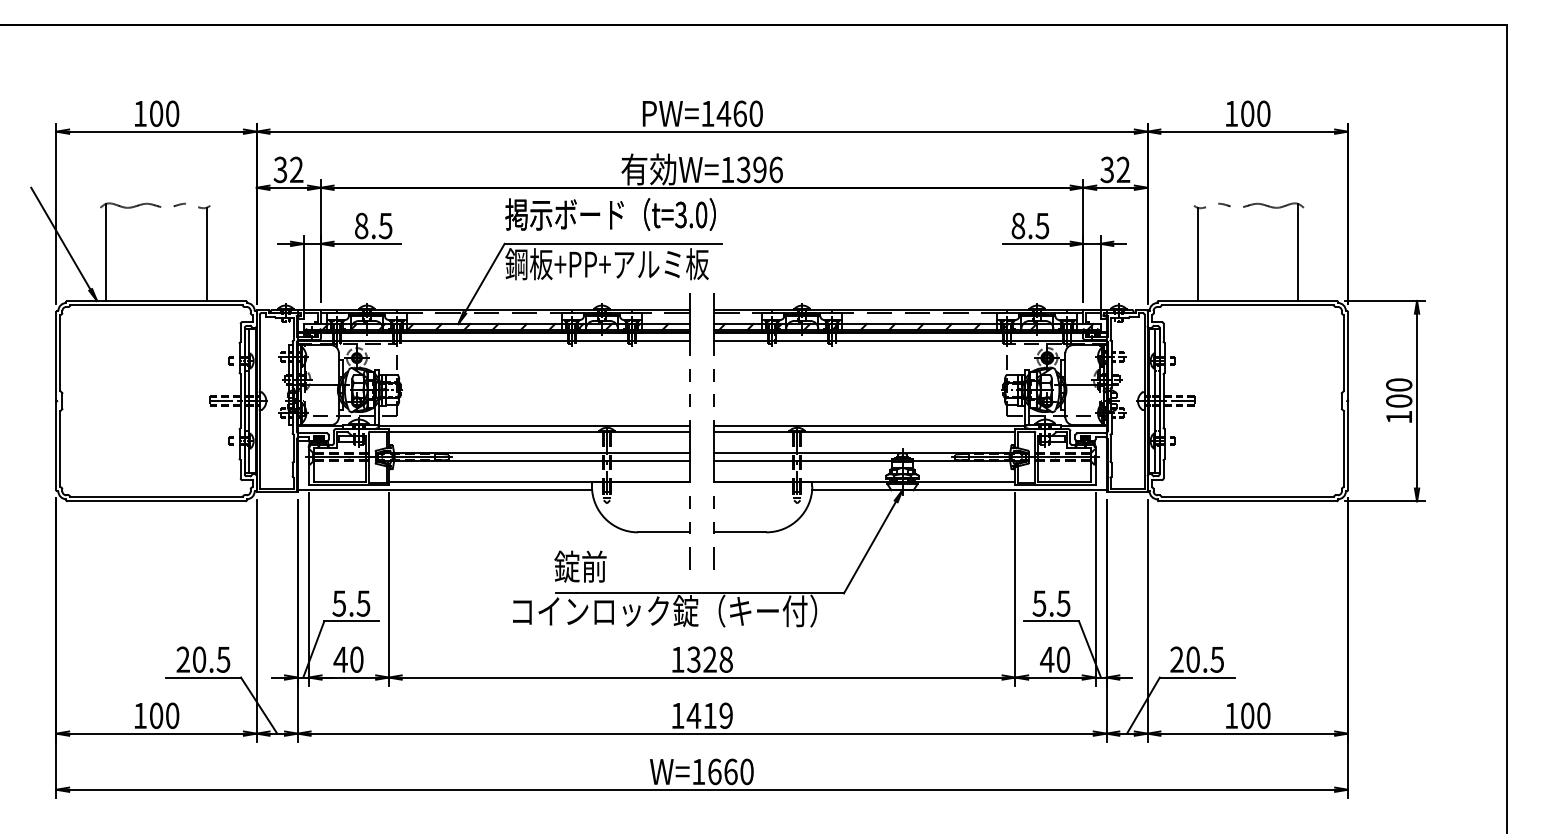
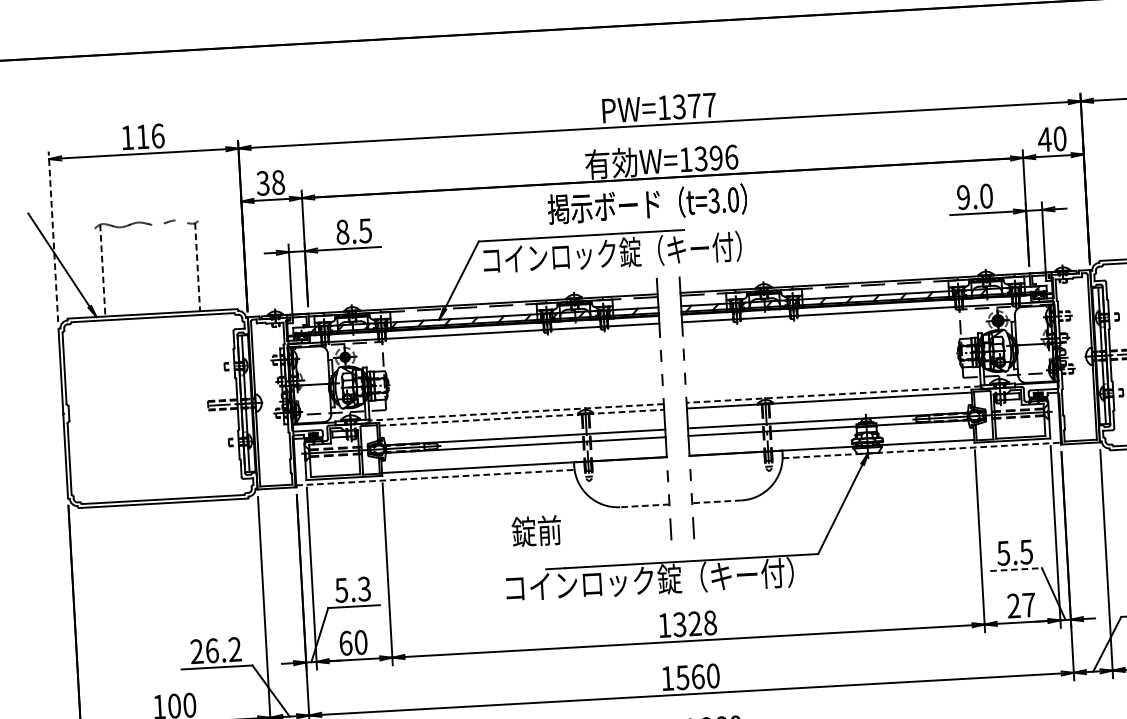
text: (164, 113) -> (150, 136), 100 -> 116
text: (739, 113) -> (694, 105), PW=1460 -> PW=1377
text: (296, 169) -> (278, 182), 32 -> 38
text: (1115, 169) -> (1052, 138), 32 -> 40
line: (56, 213) -> (53, 236), solid -> dashed
text: (610, 214) -> (647, 204), moved
text: (1030, 225) -> (975, 196), 8.5 -> 9.0
line: (106, 252) -> (102, 270), solid -> dashed
line: (206, 254) -> (197, 267), solid -> dashed
text: (643, 263) -> (611, 252), 鋼板+PP+アルミ板 -> コインロック錠（キー付）
line: (534, 426) -> (516, 412), solid -> dashed
line: (869, 426) -> (833, 394), solid -> dashed
line: (539, 432) -> (521, 418), solid -> dashed
line: (445, 490) -> (435, 477), solid -> dashed
line: (959, 490) -> (921, 450), solid -> dashed
line: (663, 532) -> (644, 506), solid -> dashed
line: (739, 532) -> (716, 501), solid -> dashed
text: (580, 566) -> (536, 530), moved
text: (363, 603) -> (364, 588), 5.5 -> 5.3
line: (1052, 621) -> (1016, 569), solid -> dashed
text: (211, 659) -> (223, 649), 20.5 -> 26.2
text: (340, 659) -> (345, 643), 40 -> 60
text: (1054, 659) -> (1020, 605), 40 -> 27
text: (709, 715) -> (697, 676), 1419 -> 1560

